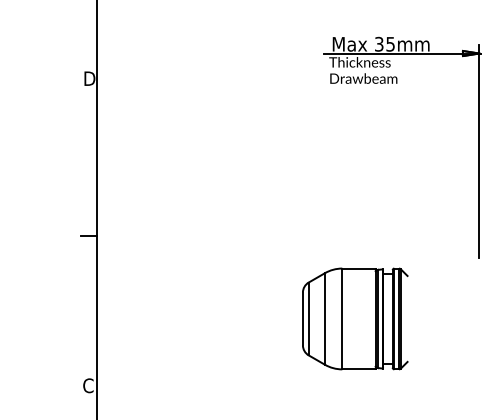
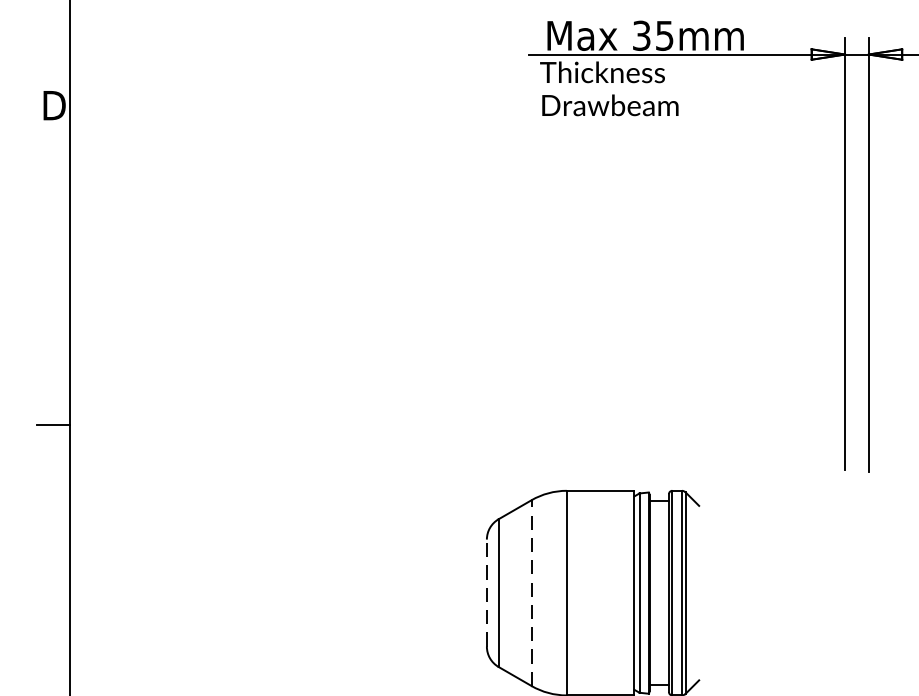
line: (302, 318) -> (486, 592), solid -> dashed
line: (324, 318) -> (530, 592), solid -> dashed

